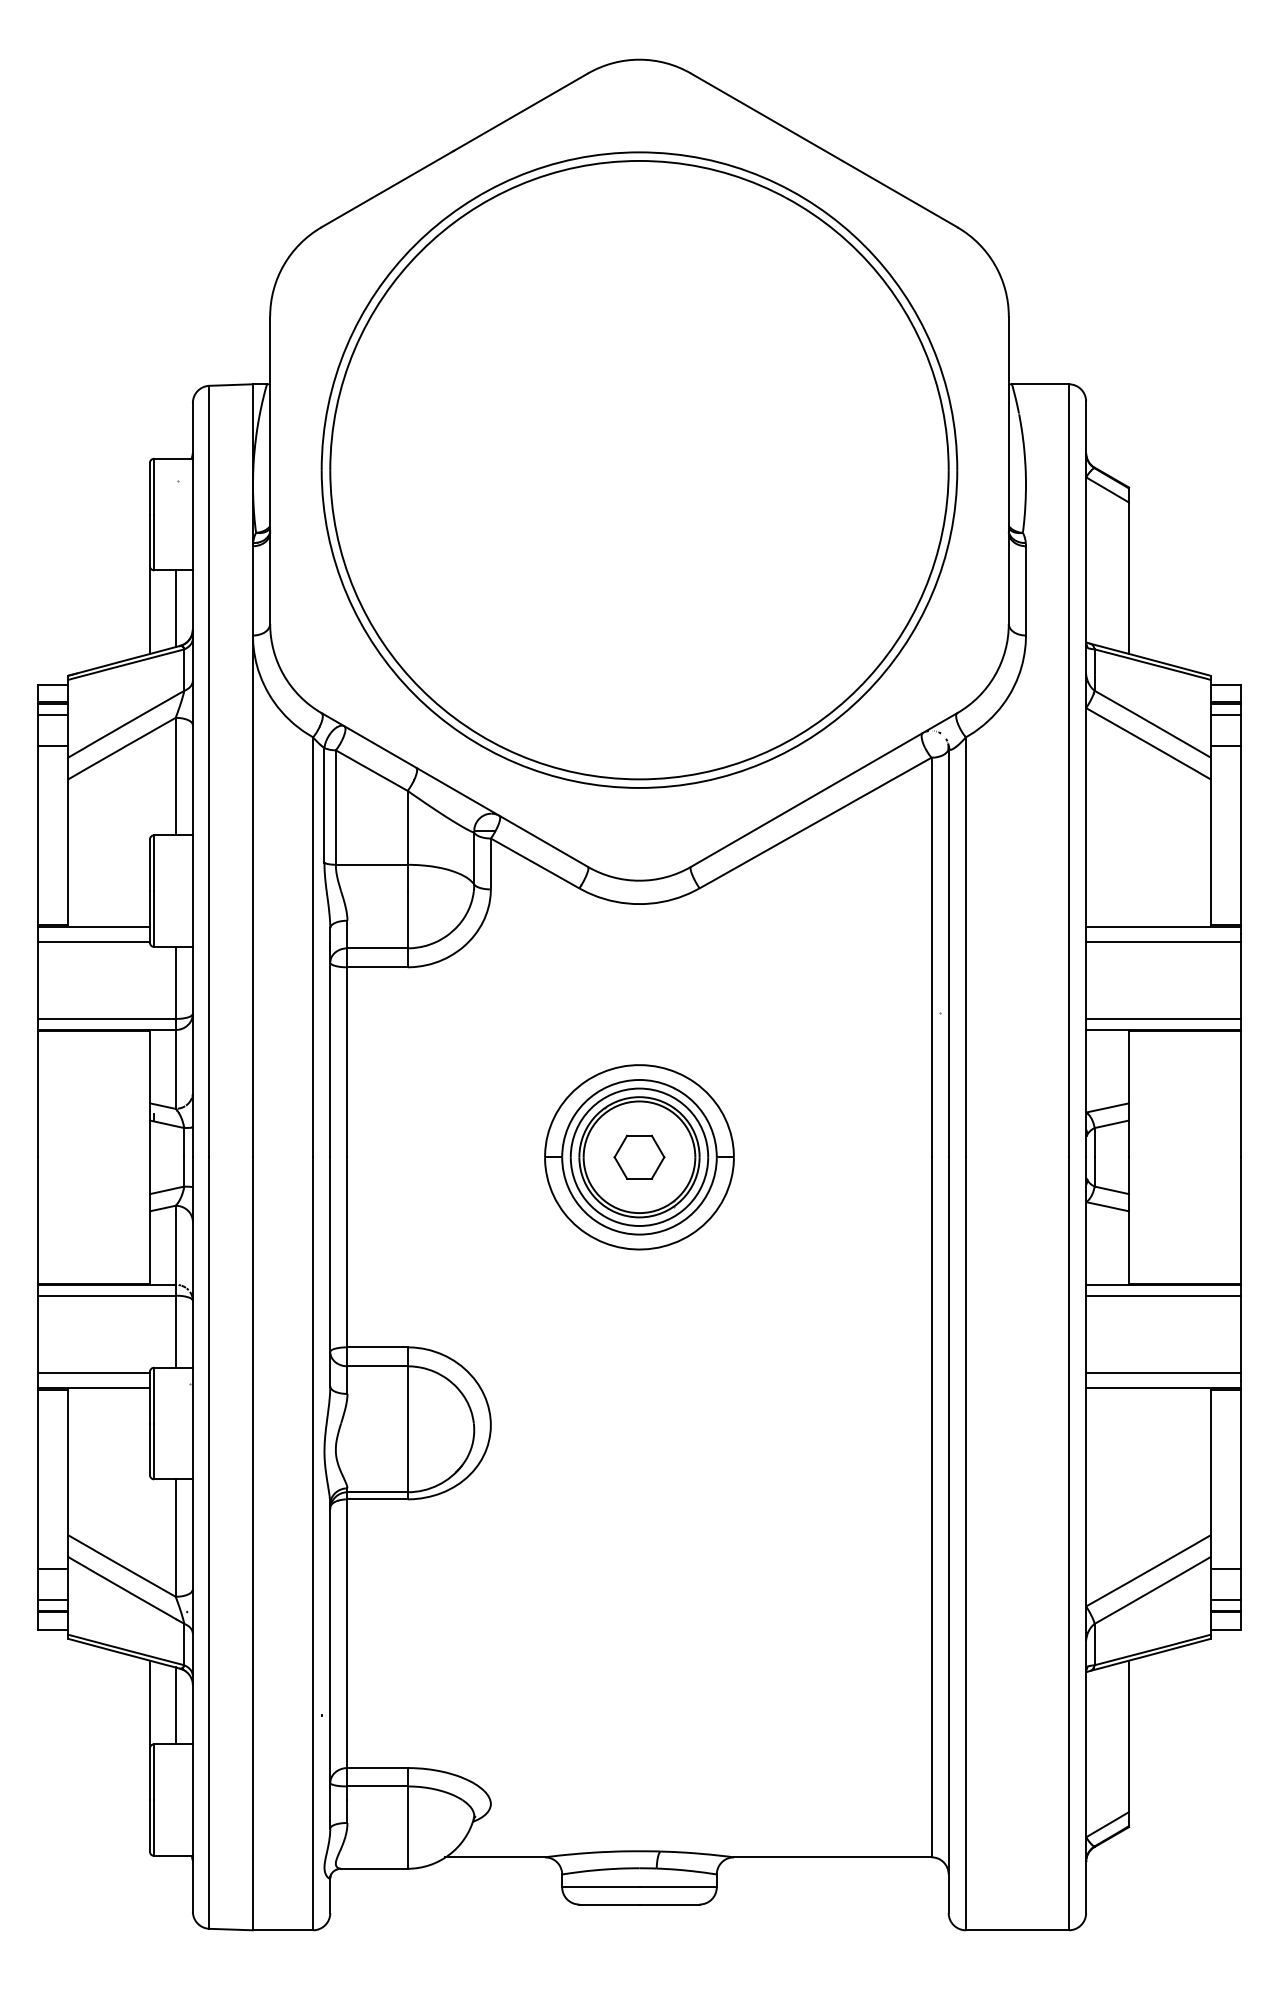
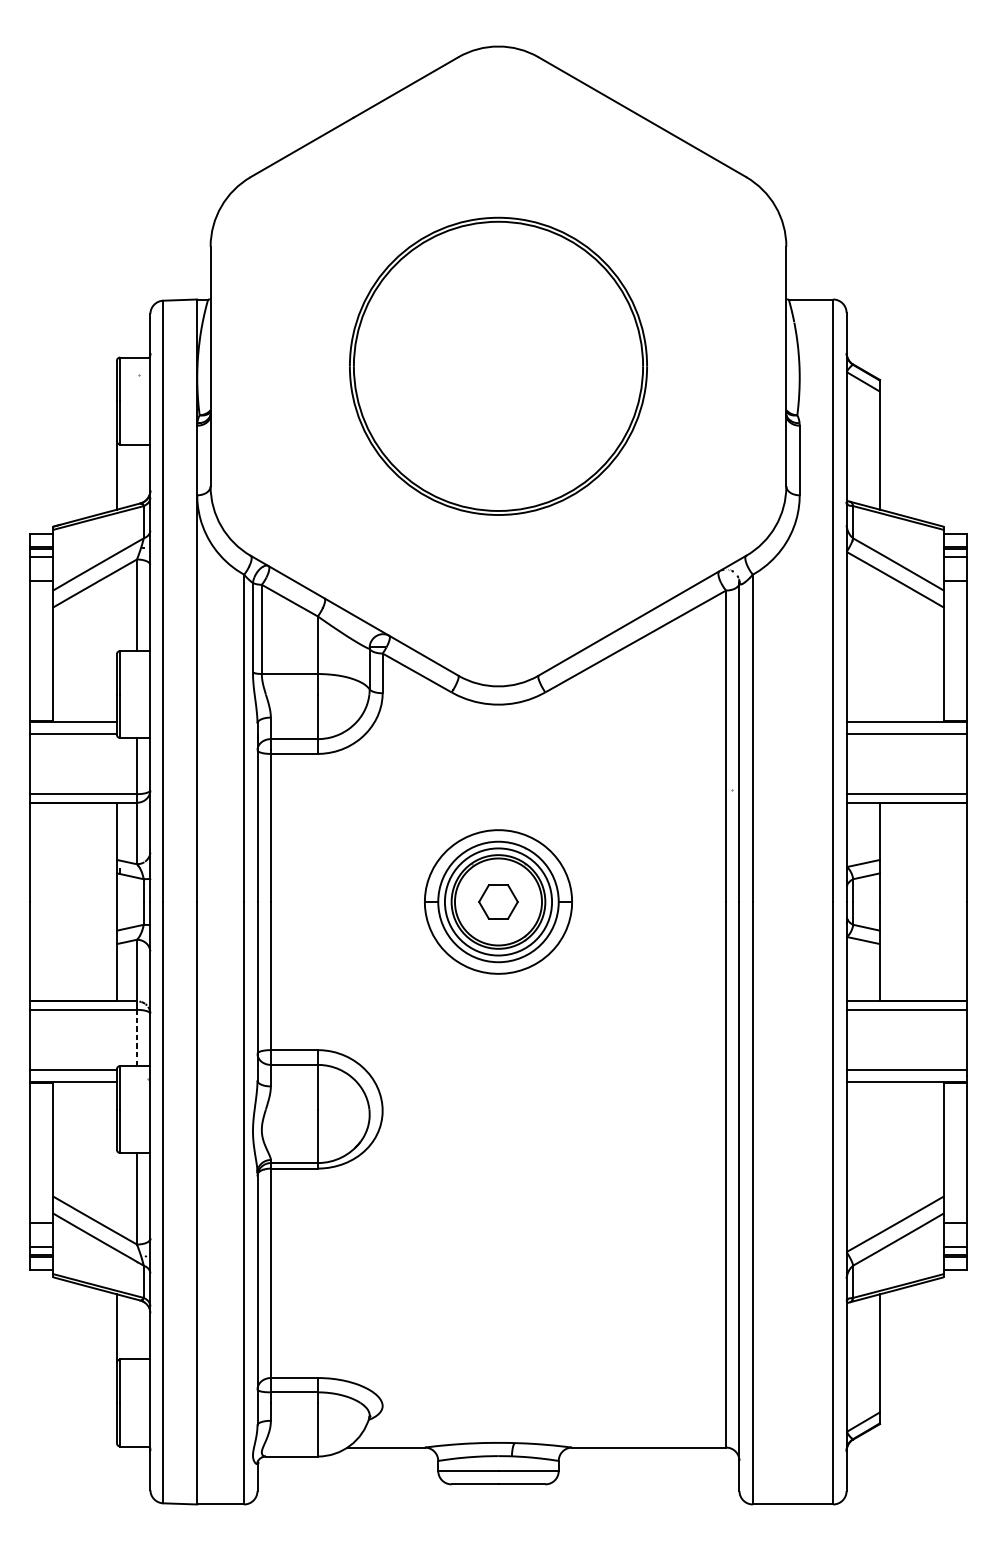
part: (639, 469) -> (498, 365), size x0.6
line: (175, 608) -> (136, 474), removed
line: (175, 1331) -> (136, 1037), solid -> dashed
line: (175, 1705) -> (136, 1329), removed

